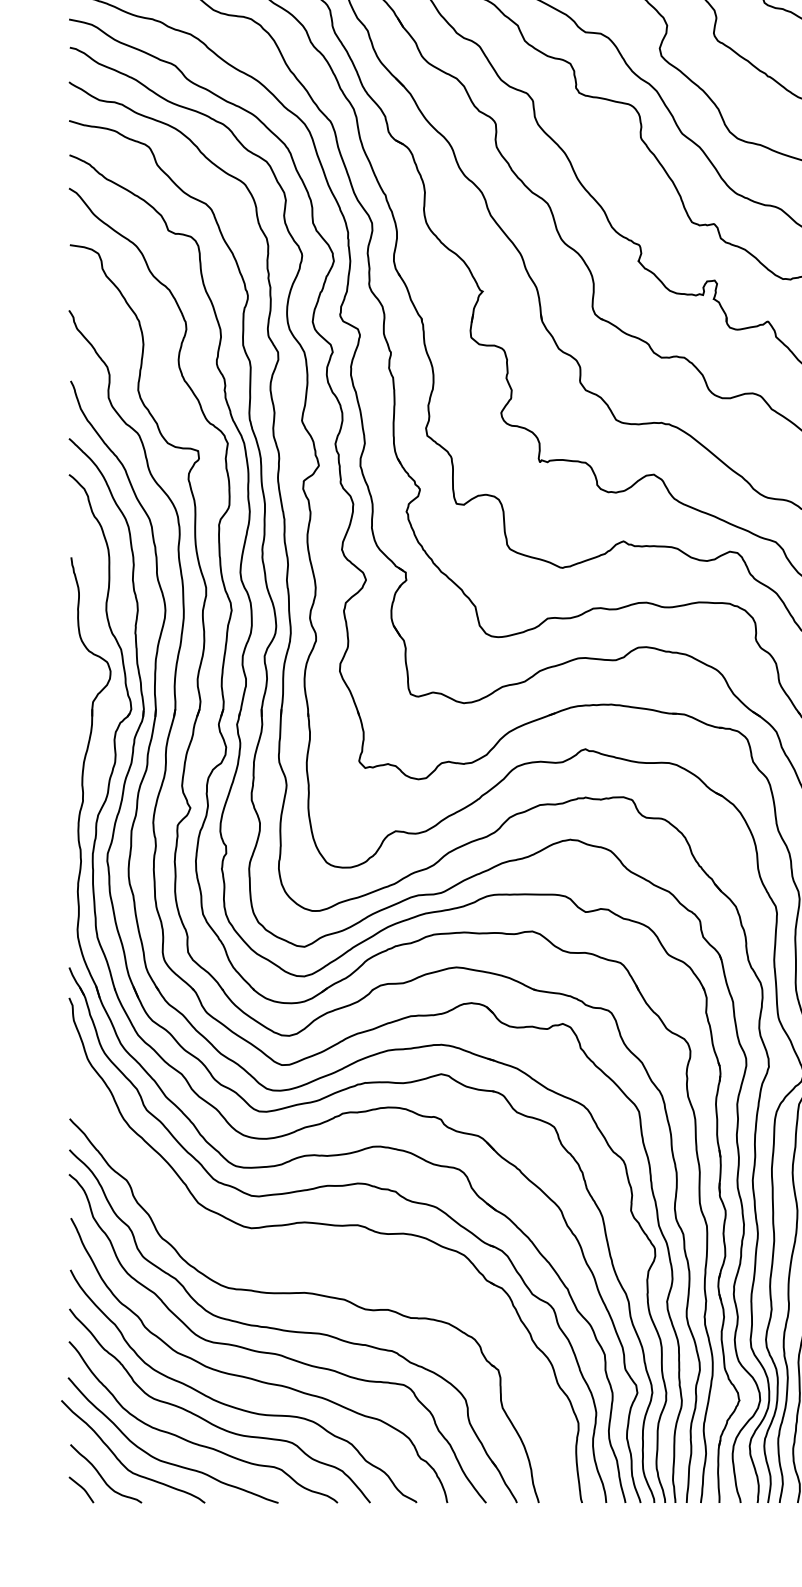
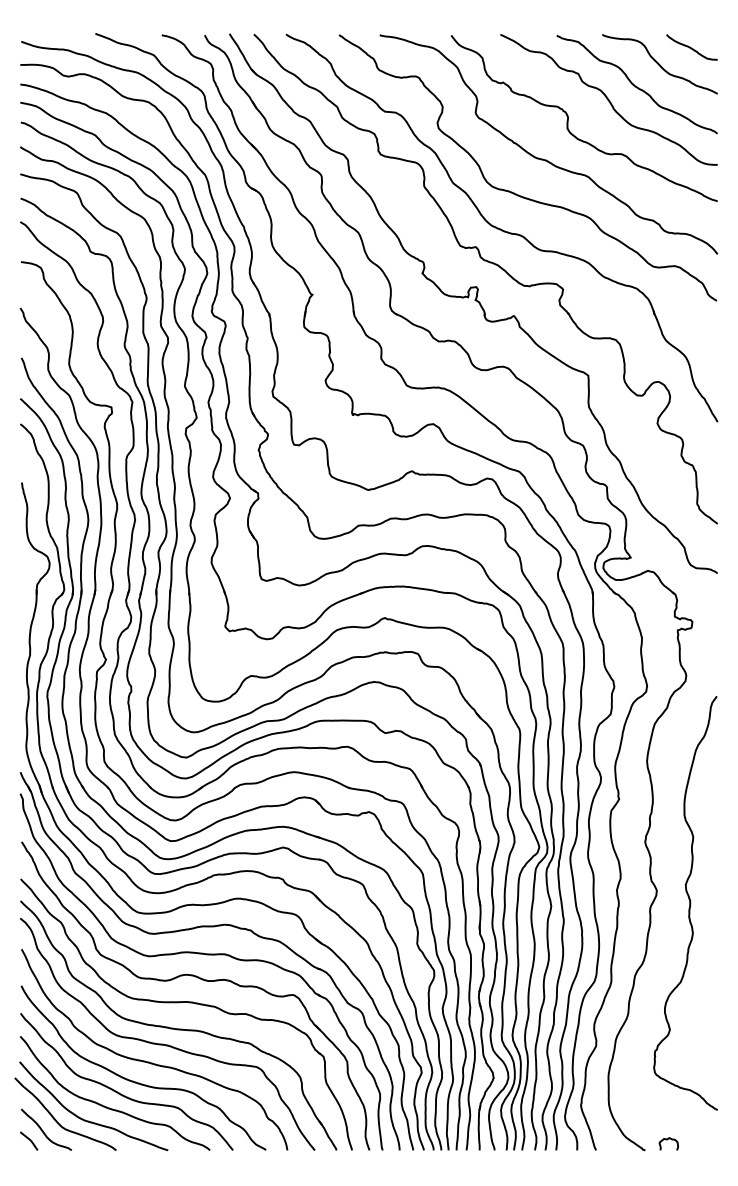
part: (322, 1261) -> (199, 979), added

